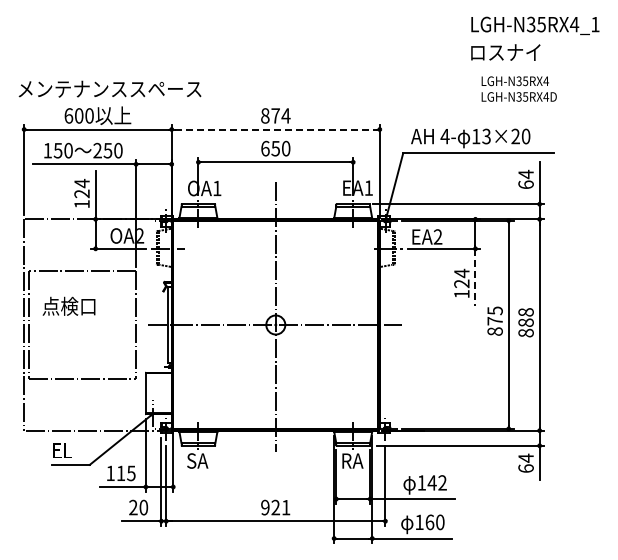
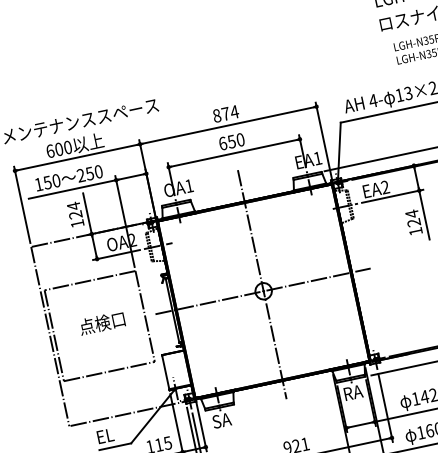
line: (276, 129) -> (228, 125), dashed -> solid
line: (475, 277) -> (424, 214), dashed -> solid
text: (68, 305) -> (101, 322), moved

